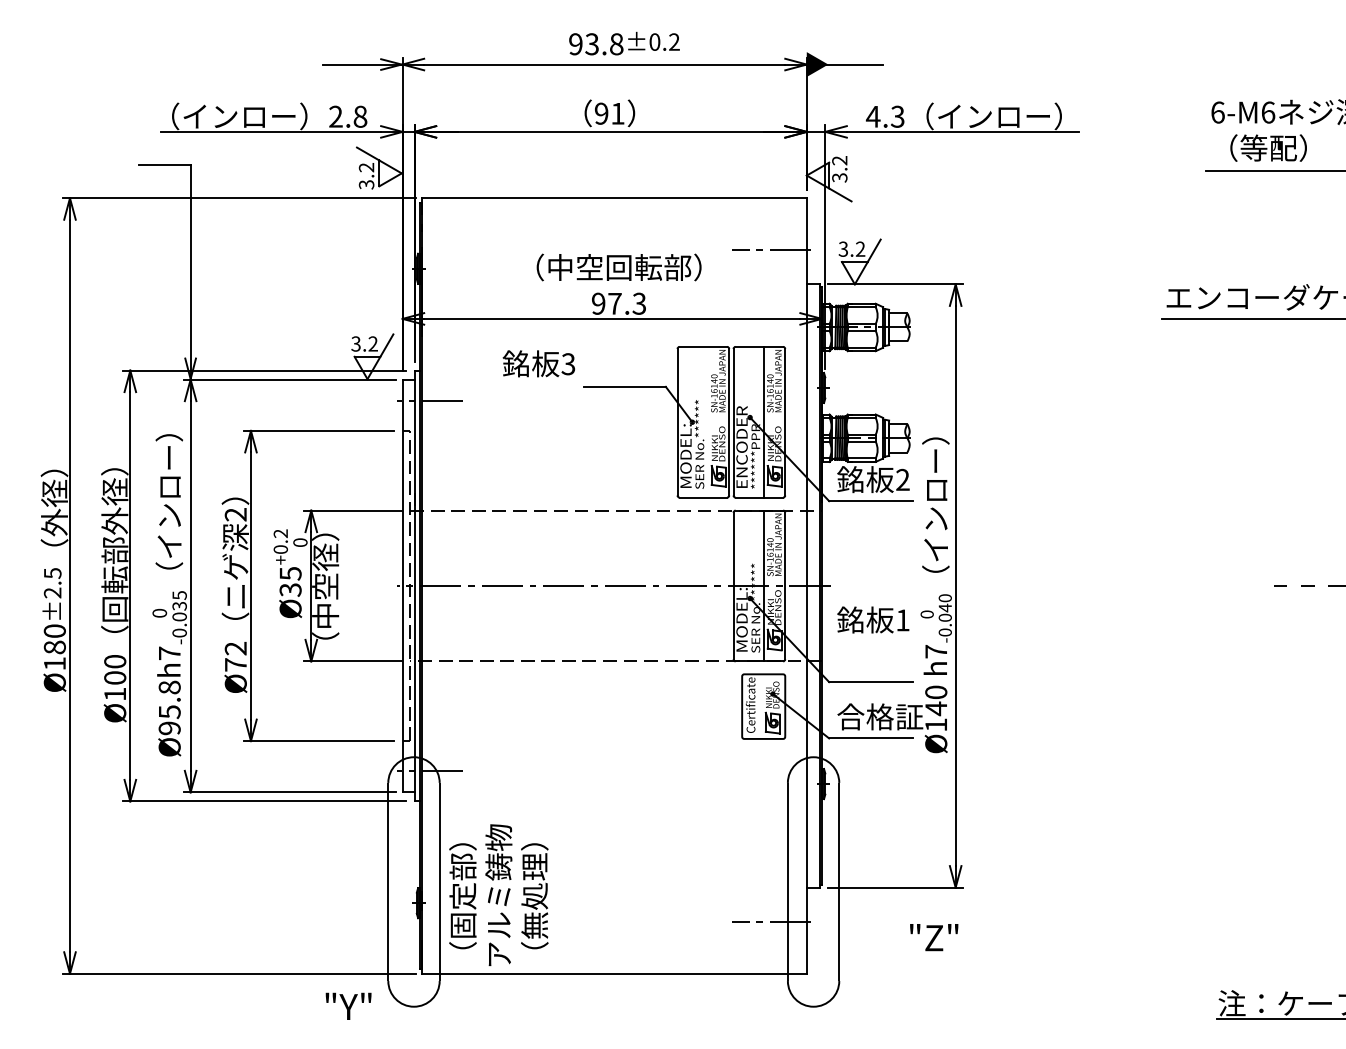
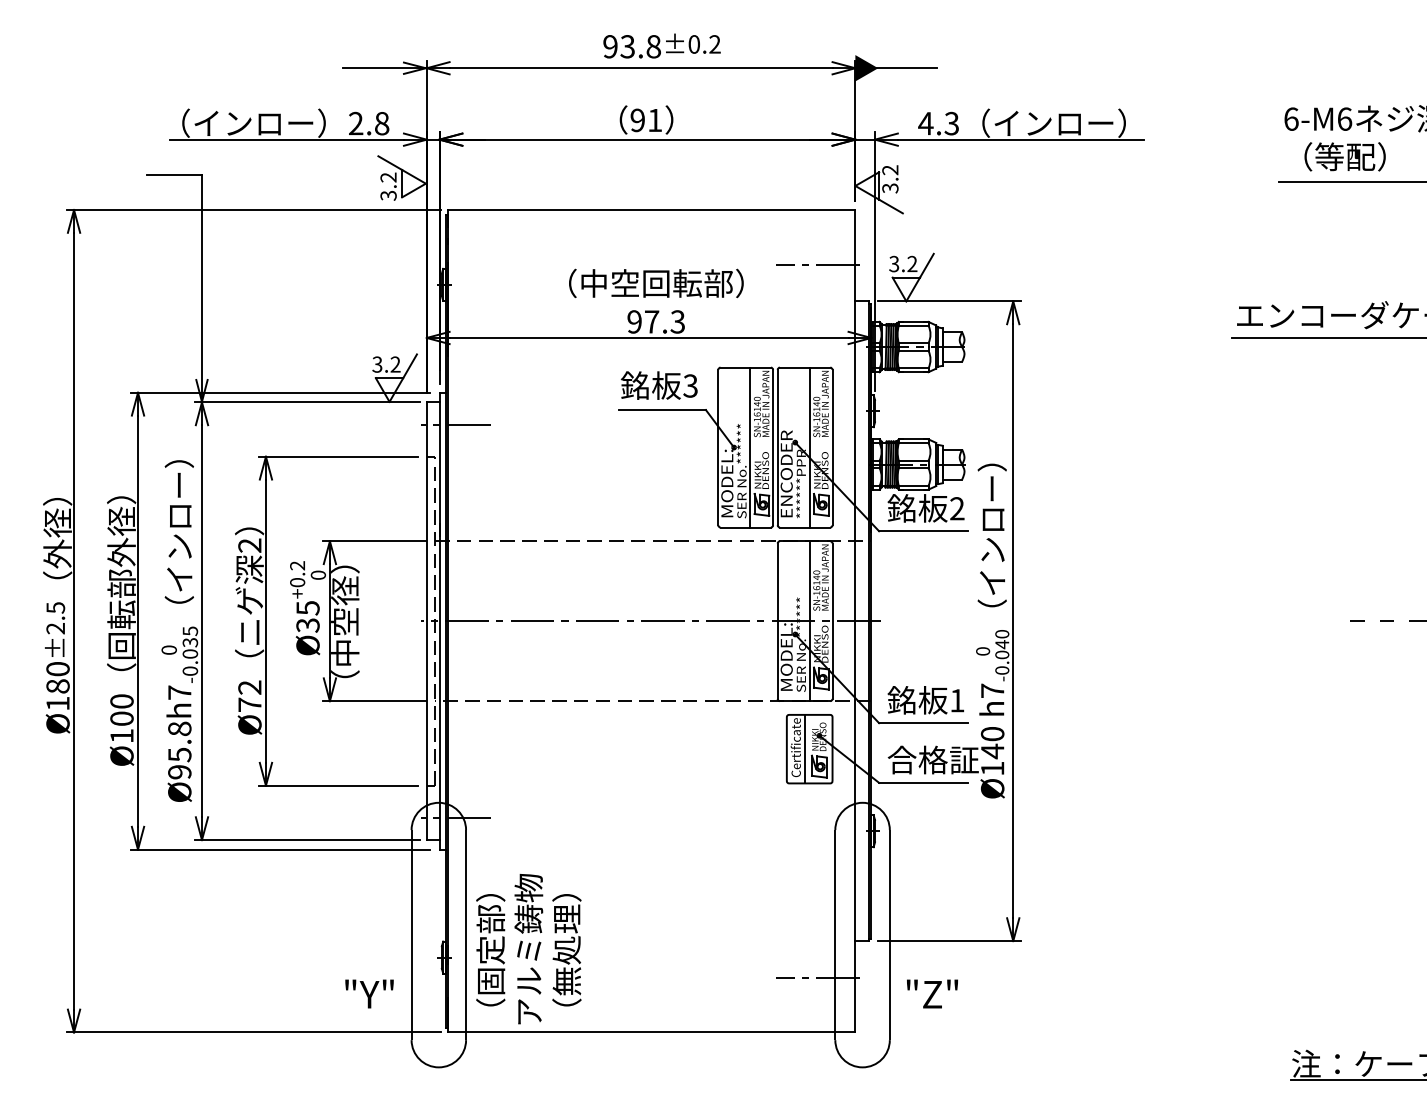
text: (538, 363) -> (658, 385), moved
line: (707, 422) -> (750, 447), added
text: (872, 620) -> (925, 700), moved
line: (759, 706) -> (805, 748), added
text: (934, 937) -> (932, 993), moved
text: (348, 1005) -> (369, 993), moved

